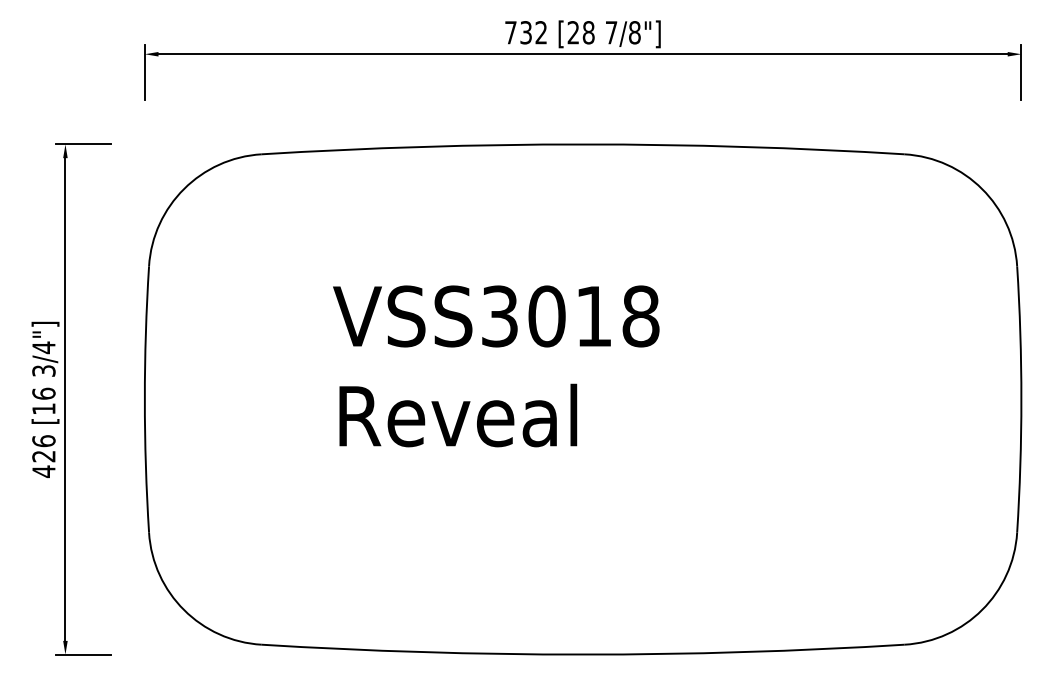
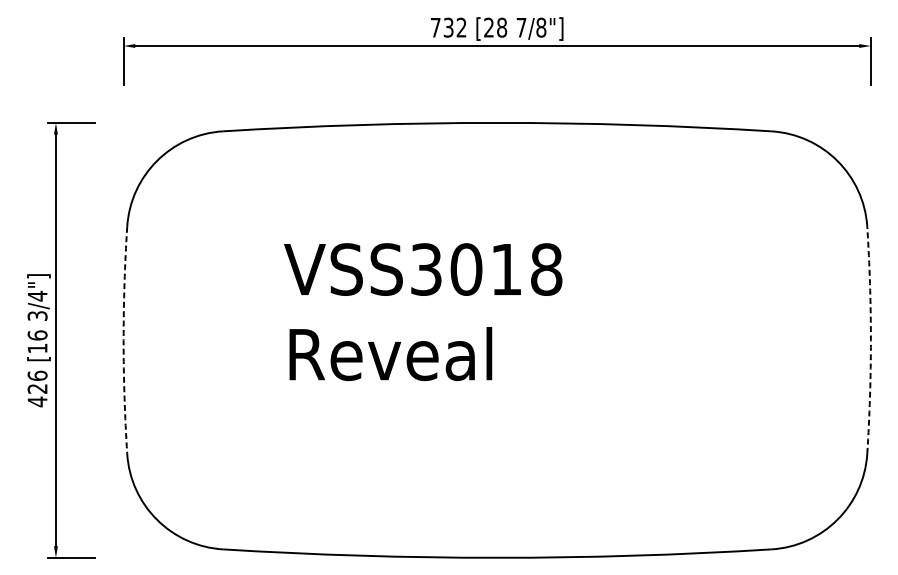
arc: (144, 399) -> (123, 340), solid -> dashed
arc: (1021, 399) -> (870, 340), solid -> dashed

